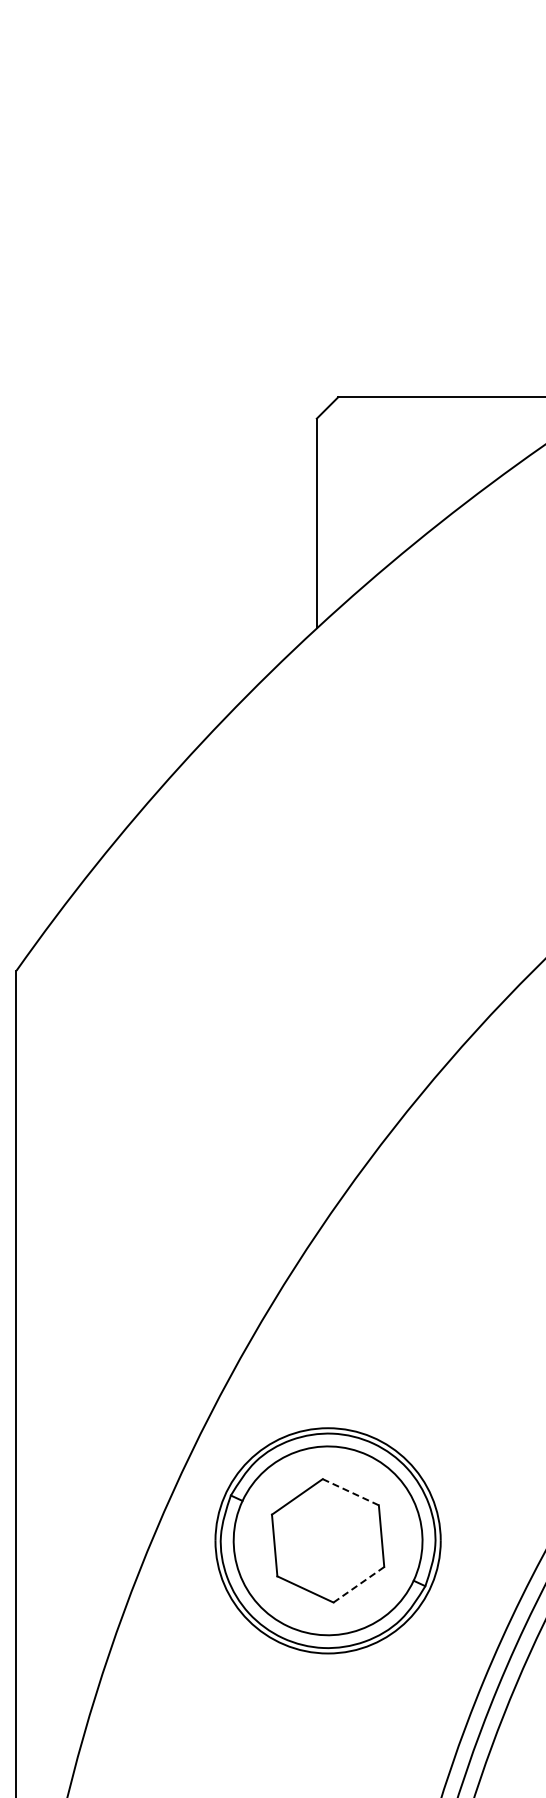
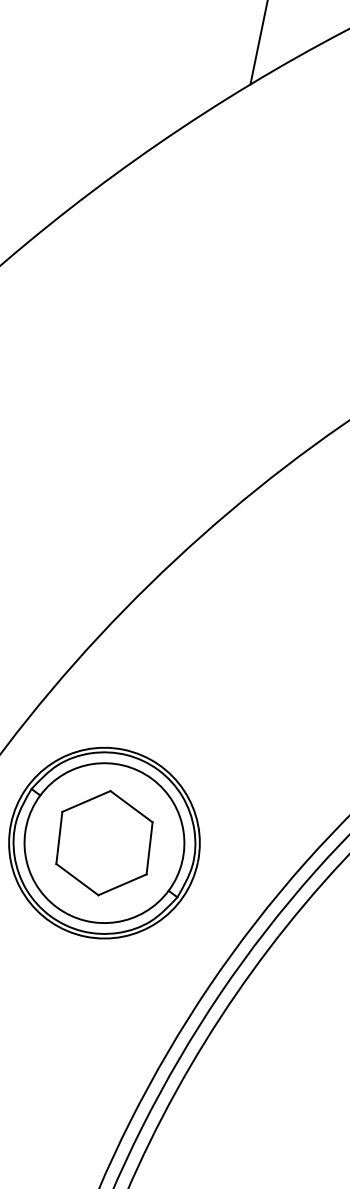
line: (350, 1492) -> (131, 806), dashed -> solid
line: (358, 1584) -> (122, 884), dashed -> solid

